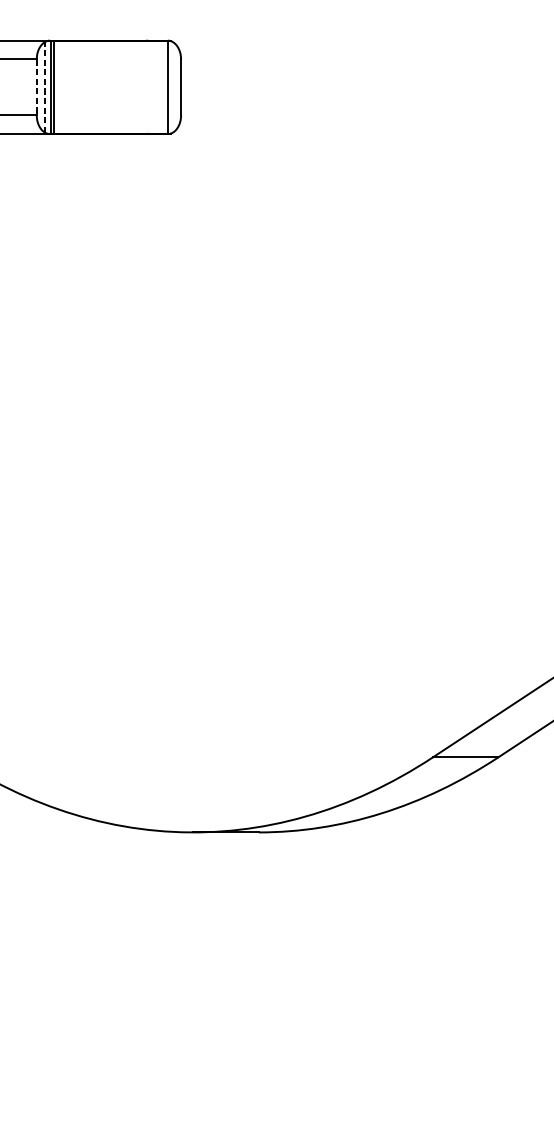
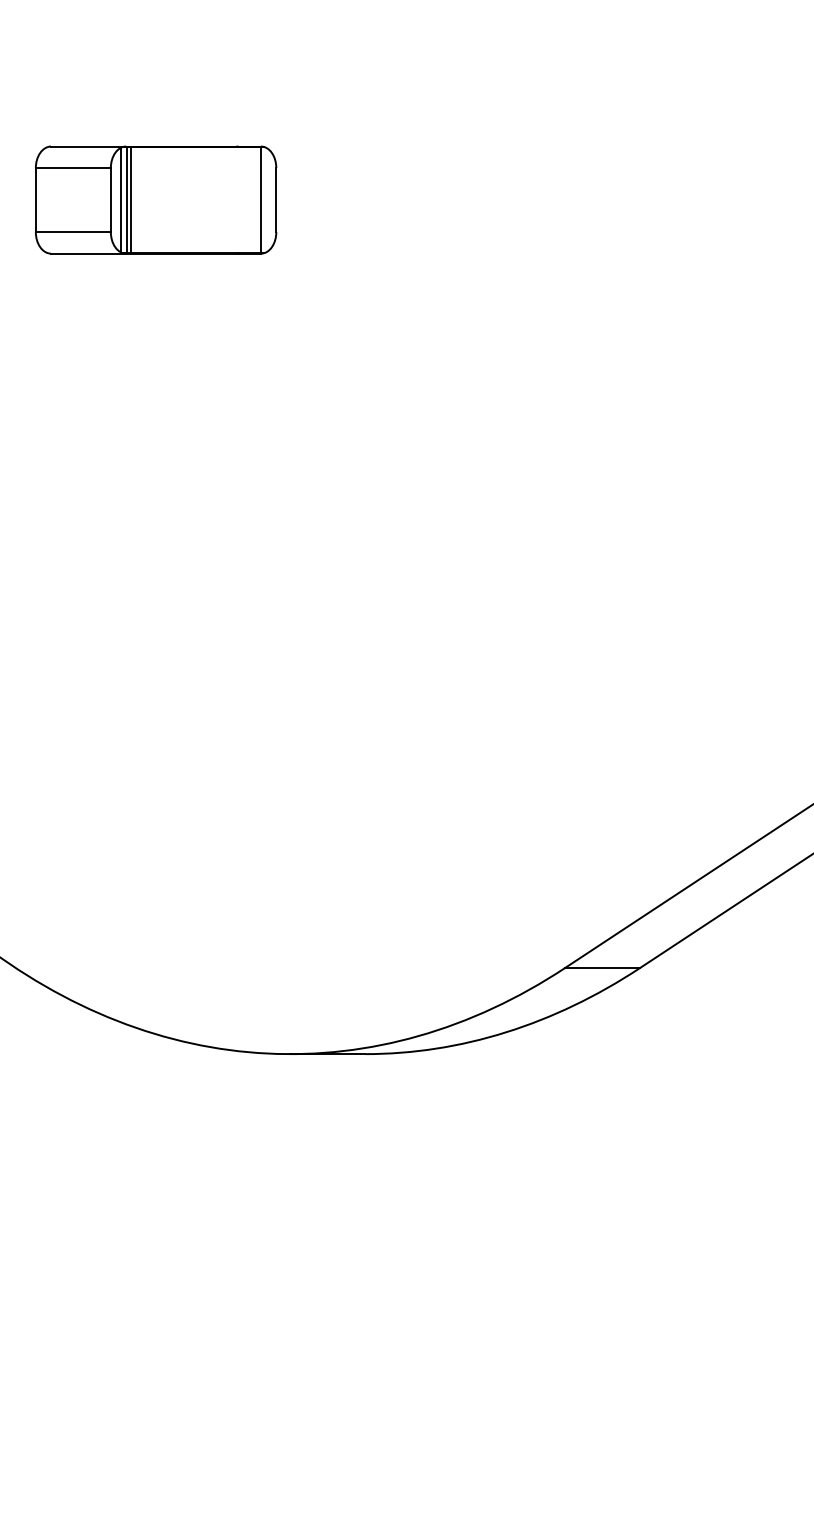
line: (45, 86) -> (120, 199), dashed -> solid
line: (36, 87) -> (110, 200), dashed -> solid

